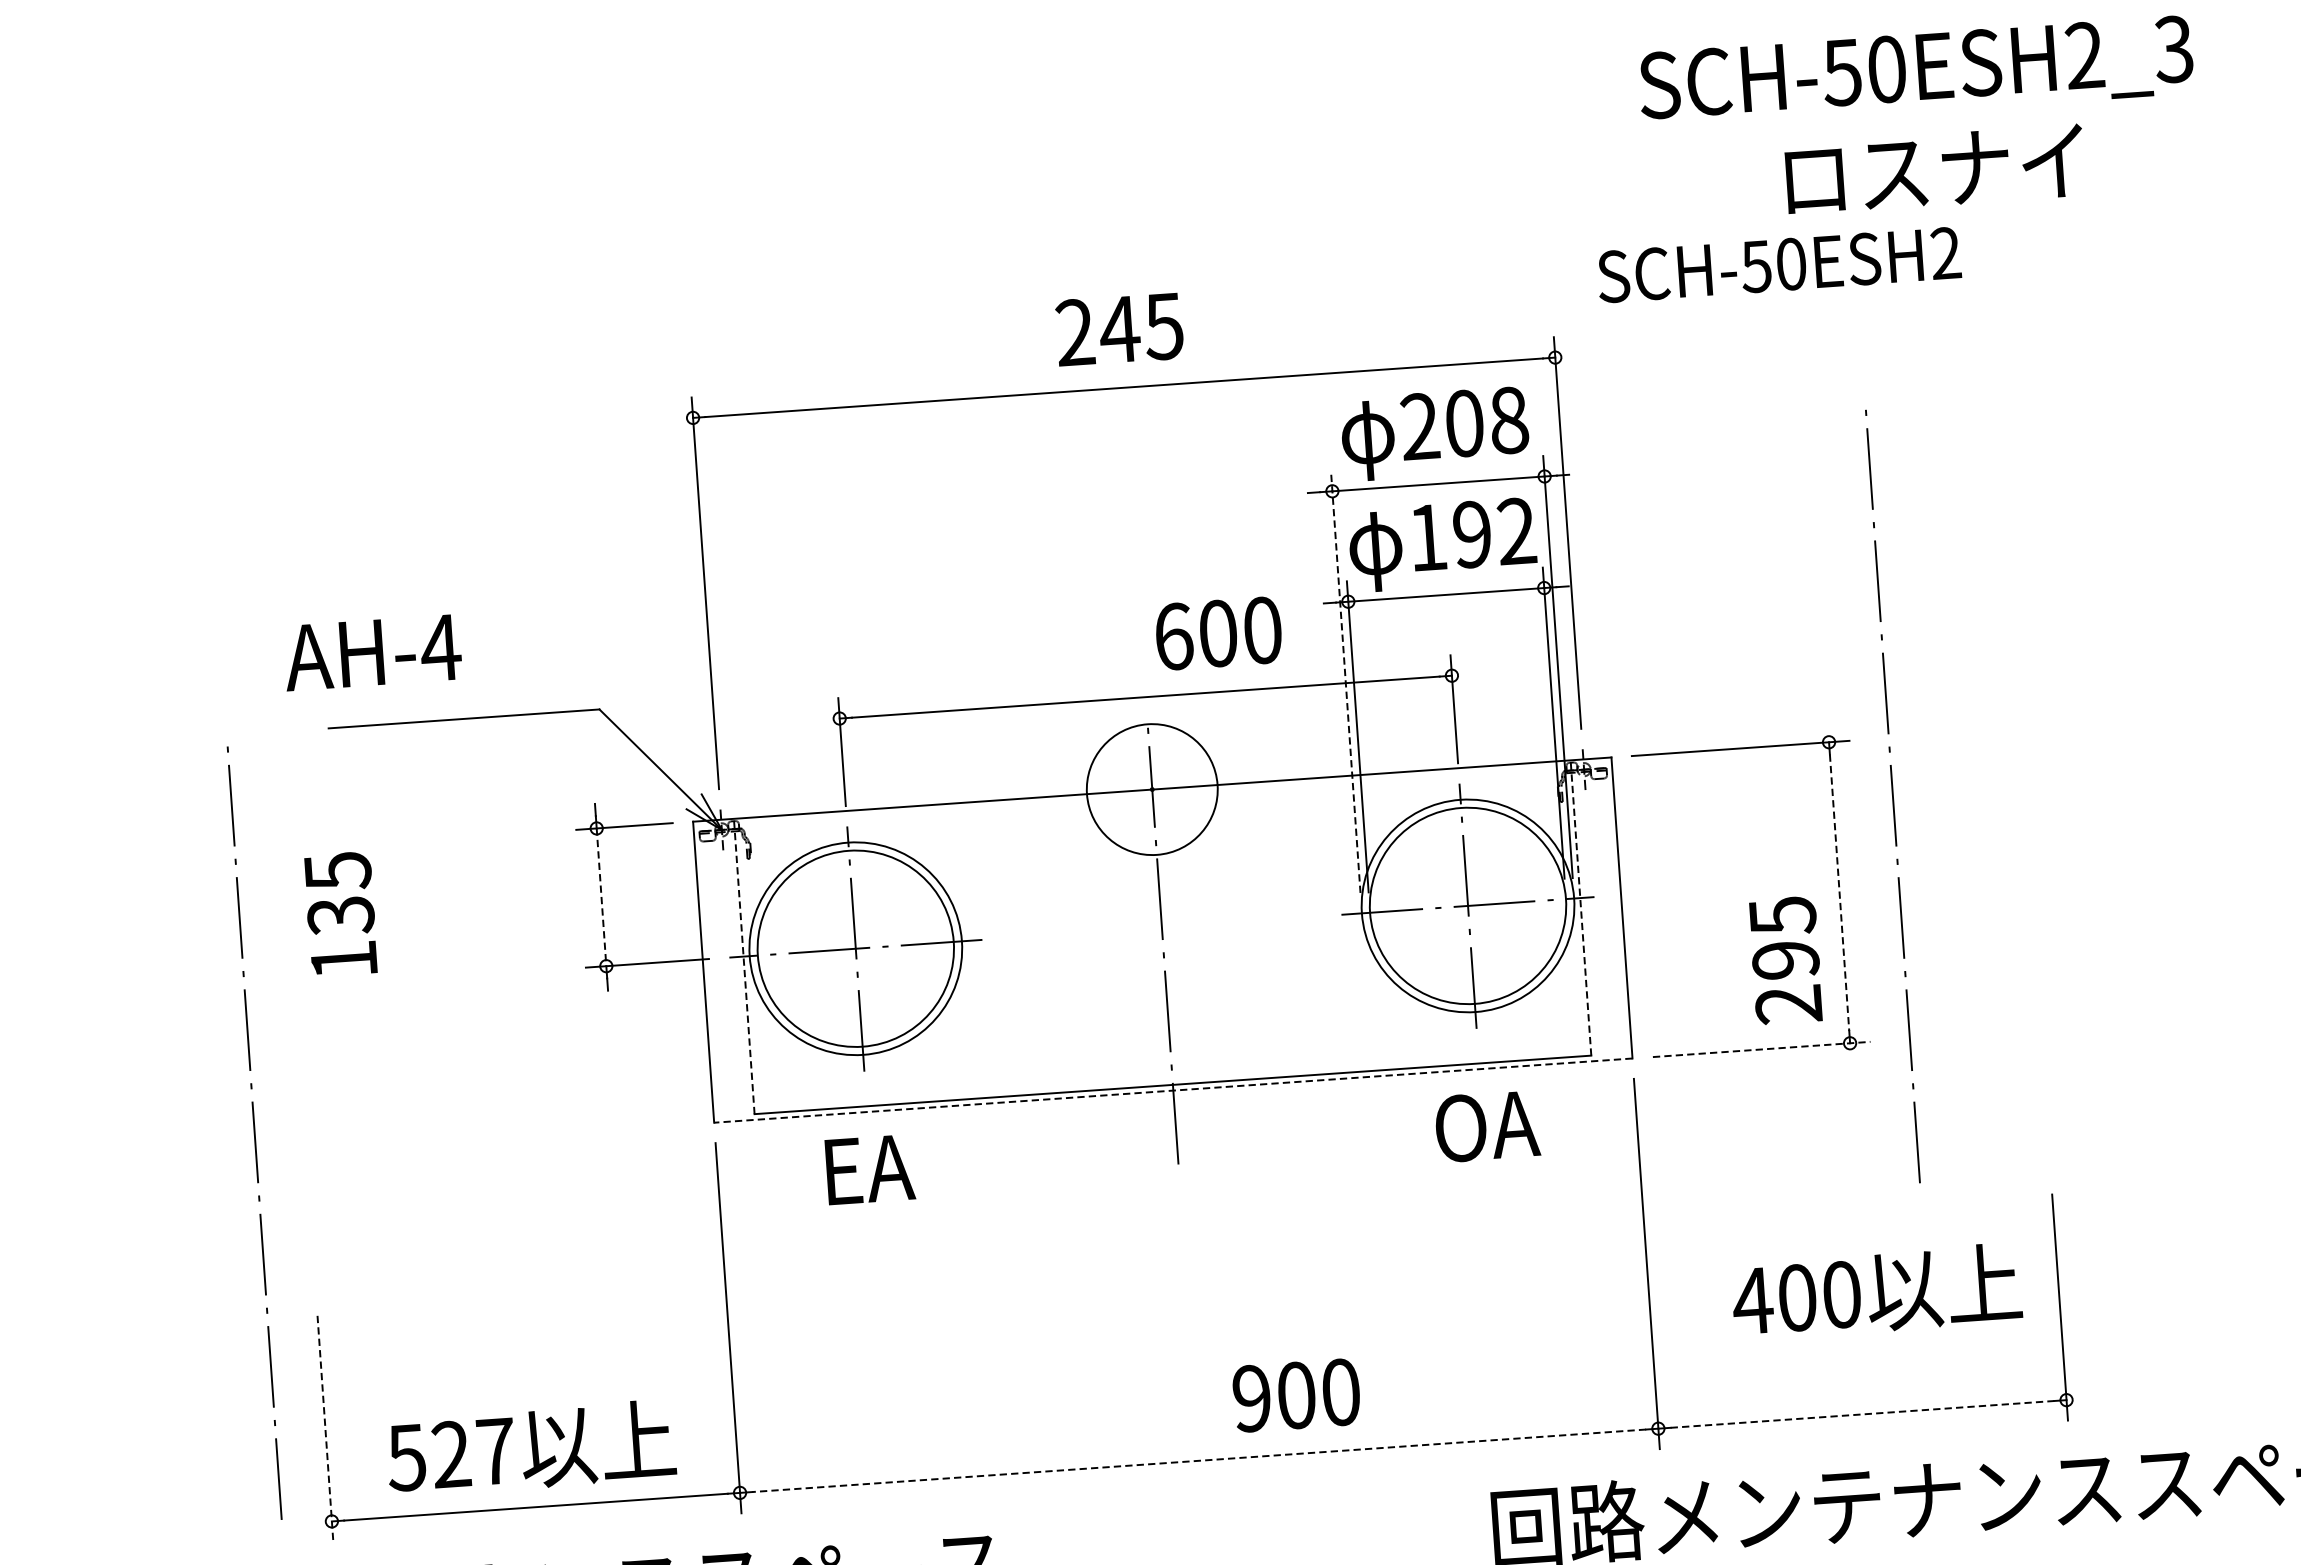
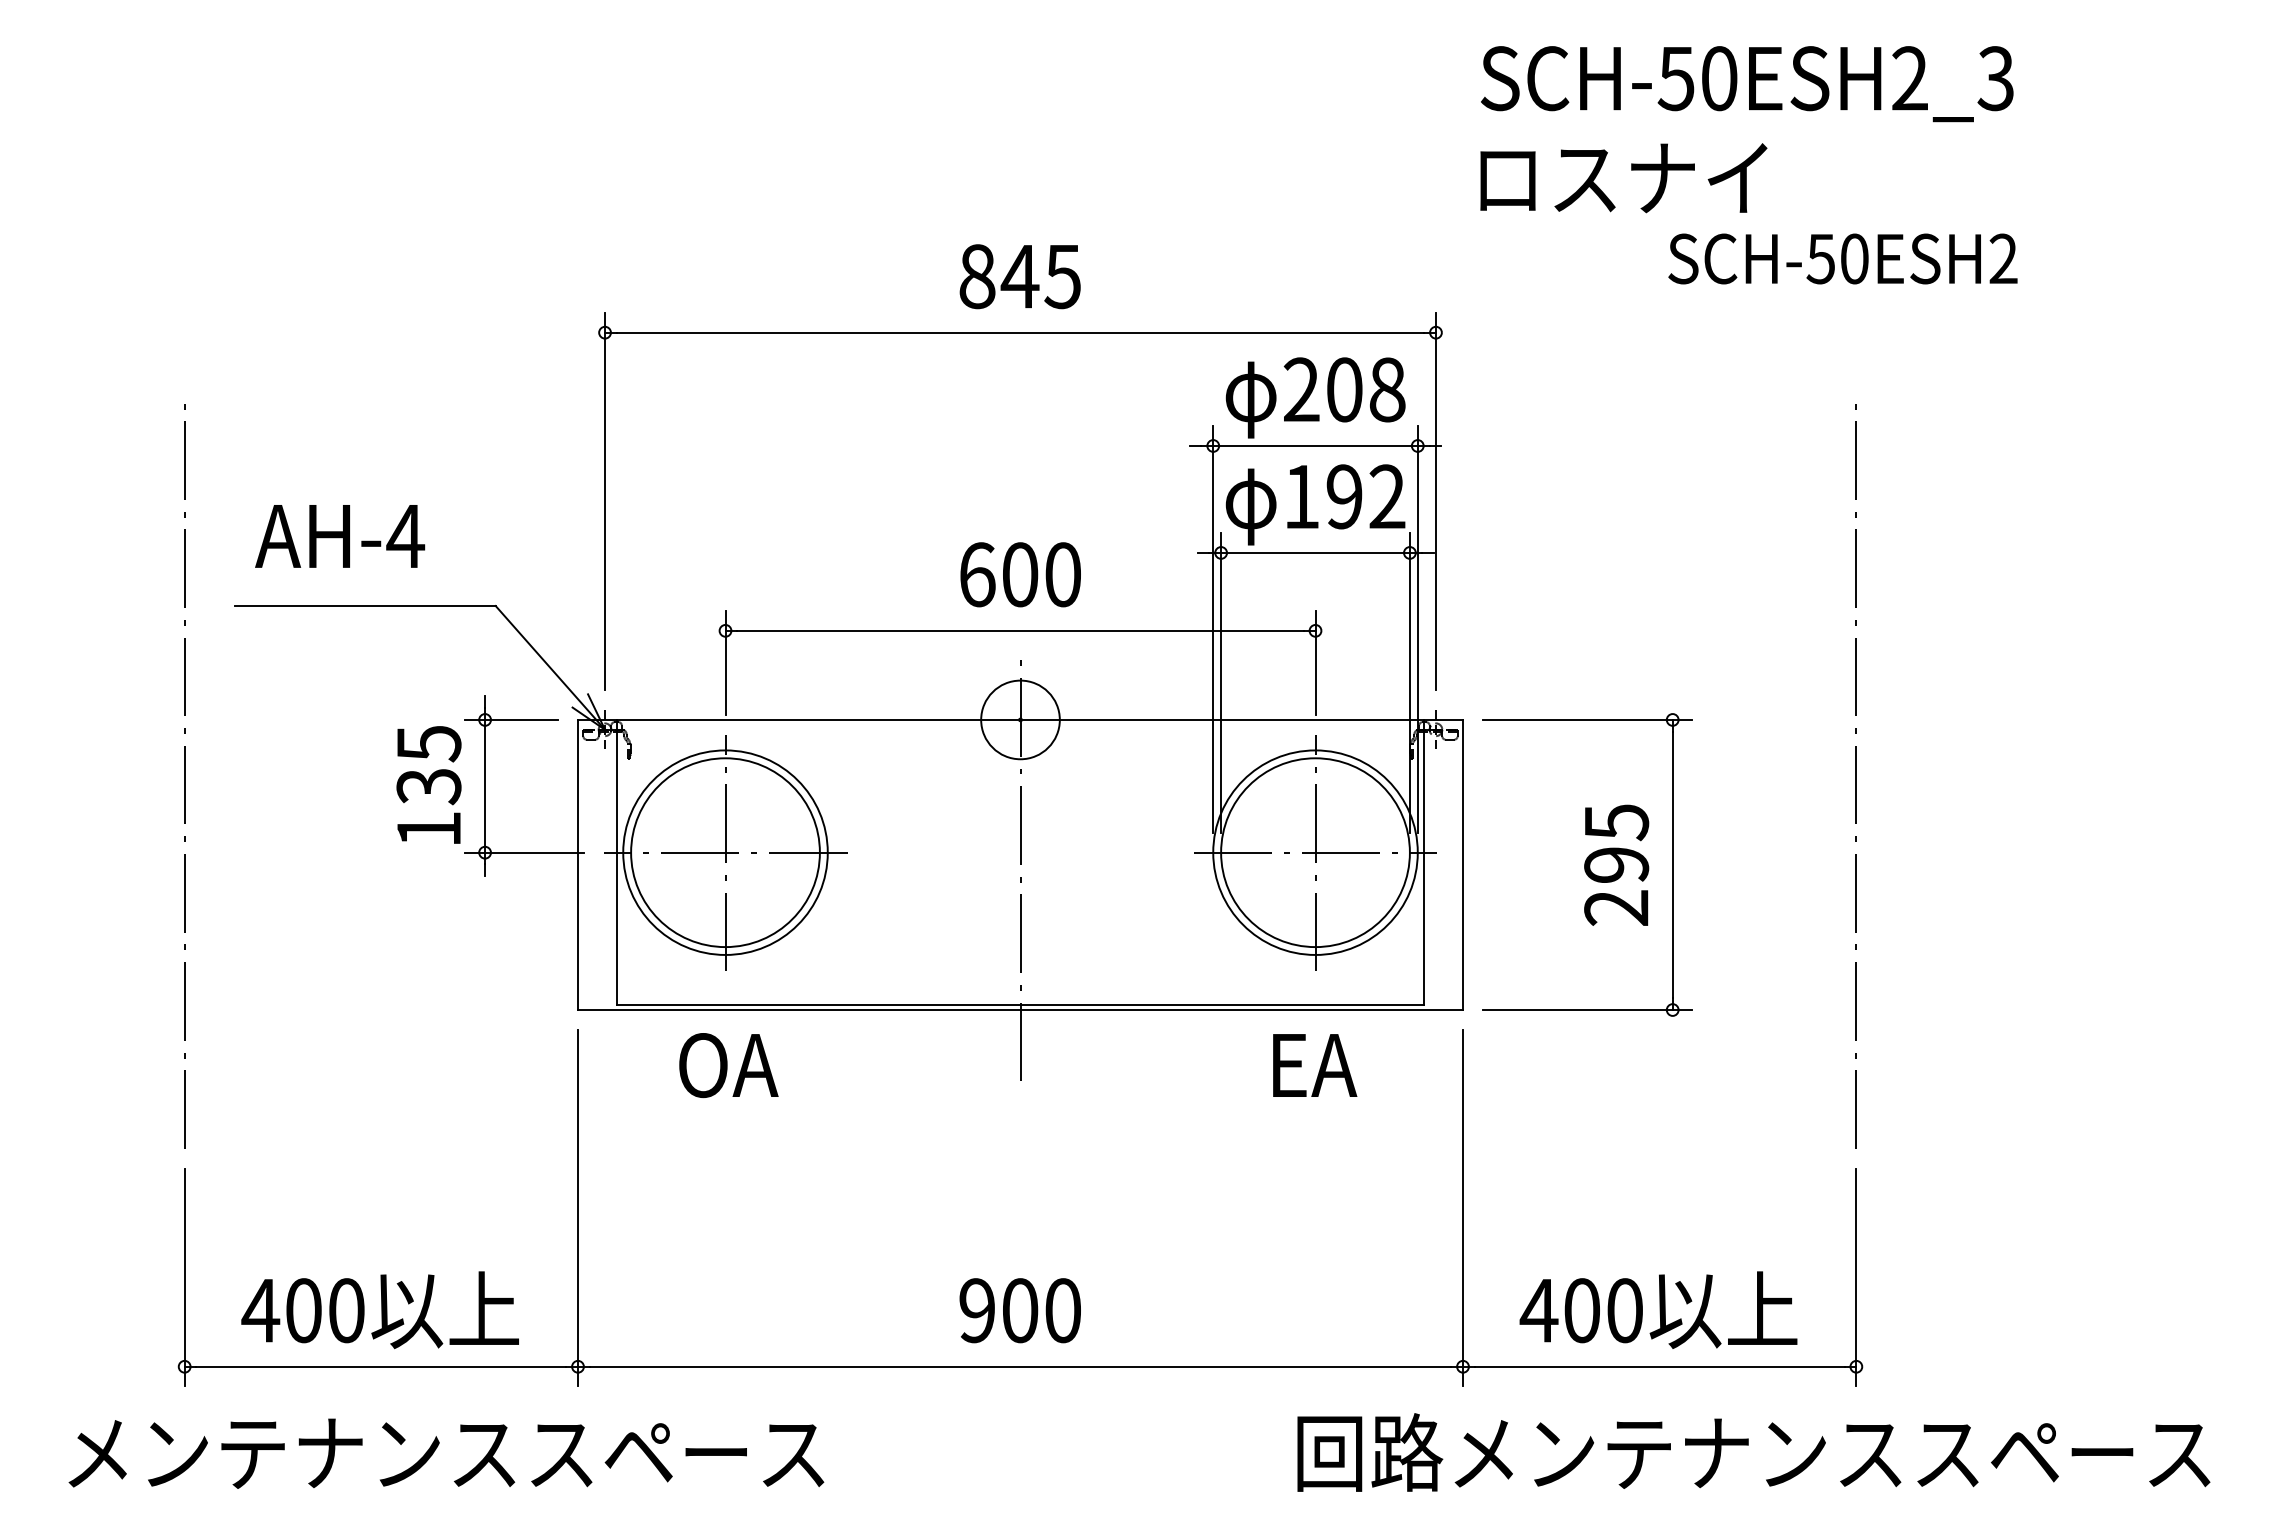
text: (1916, 73) -> (1747, 84), moved
text: (1934, 170) -> (1623, 178), moved
text: (1778, 264) -> (1842, 258), moved
text: (1075, 332) -> (977, 276), 245 -> 845
text: (1218, 633) -> (1020, 574), moved
text: (373, 652) -> (340, 536), moved
line: (1345, 681) -> (1213, 629), dashed -> solid
circle: (1152, 789) -> (1020, 719), size x0.62
line: (1892, 796) -> (1855, 776), moved
line: (1839, 893) -> (1672, 865), dashed -> solid
line: (601, 897) -> (485, 786), dashed -> solid
line: (1580, 907) -> (1423, 861), dashed -> solid
text: (340, 913) -> (428, 784), moved
text: (1785, 959) -> (1616, 864), moved
line: (744, 965) -> (617, 861), dashed -> solid
line: (1761, 1049) -> (1587, 1010), dashed -> solid
line: (1173, 1091) -> (1020, 1010), dashed -> solid
text: (1487, 1126) -> (1319, 1065), OA -> EA
line: (254, 1133) -> (184, 776), moved
text: (874, 1169) -> (728, 1065), EA -> OA
text: (1876, 1291) -> (1658, 1309), moved
text: (1295, 1395) -> (1019, 1310), moved
line: (1862, 1414) -> (1659, 1366), dashed -> solid
line: (325, 1428) -> (184, 1277), dashed -> solid
text: (450, 1454) -> (302, 1310), 527 -> 400
line: (1199, 1460) -> (1020, 1366), dashed -> solid

